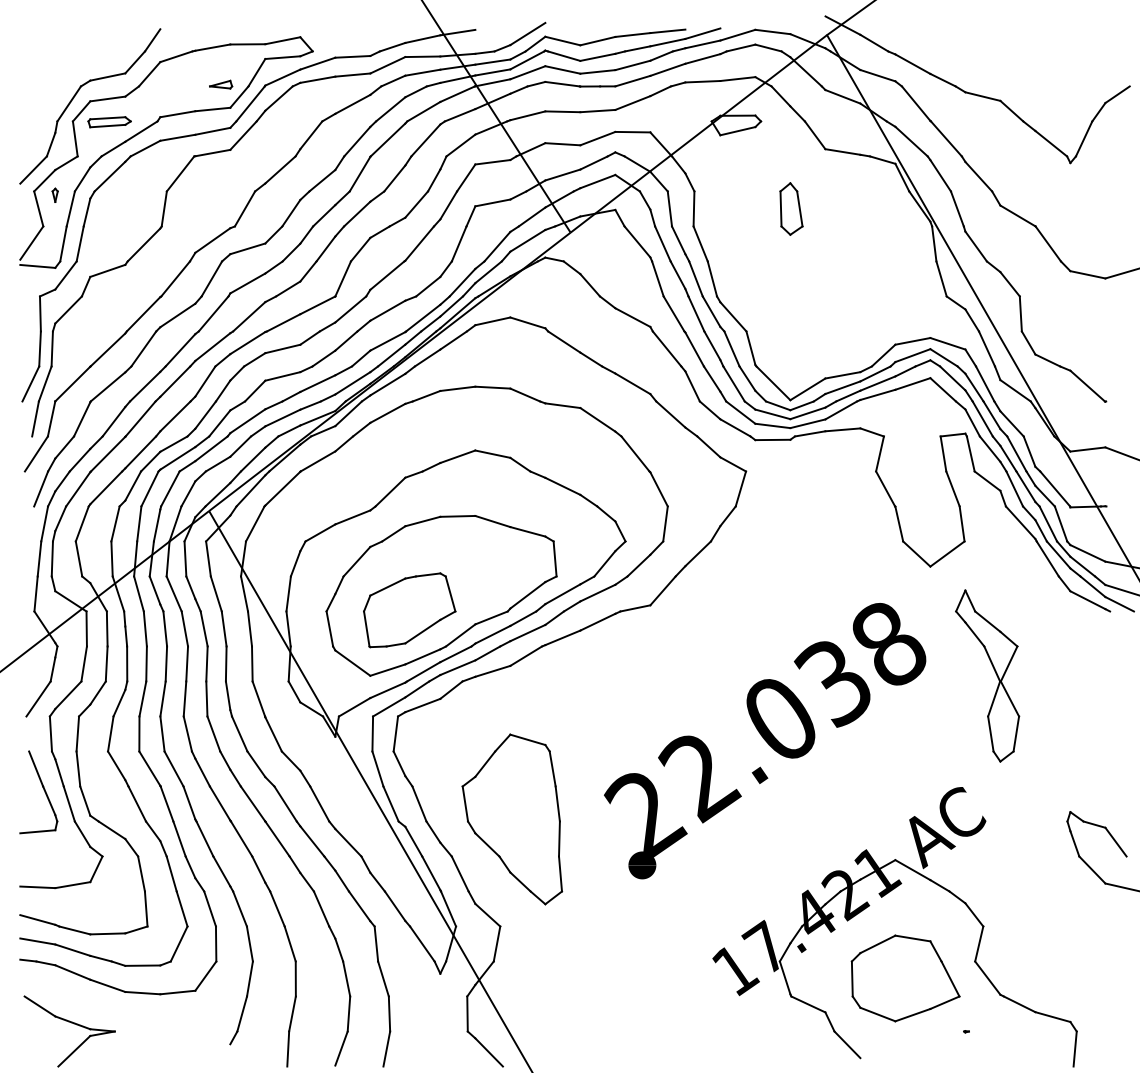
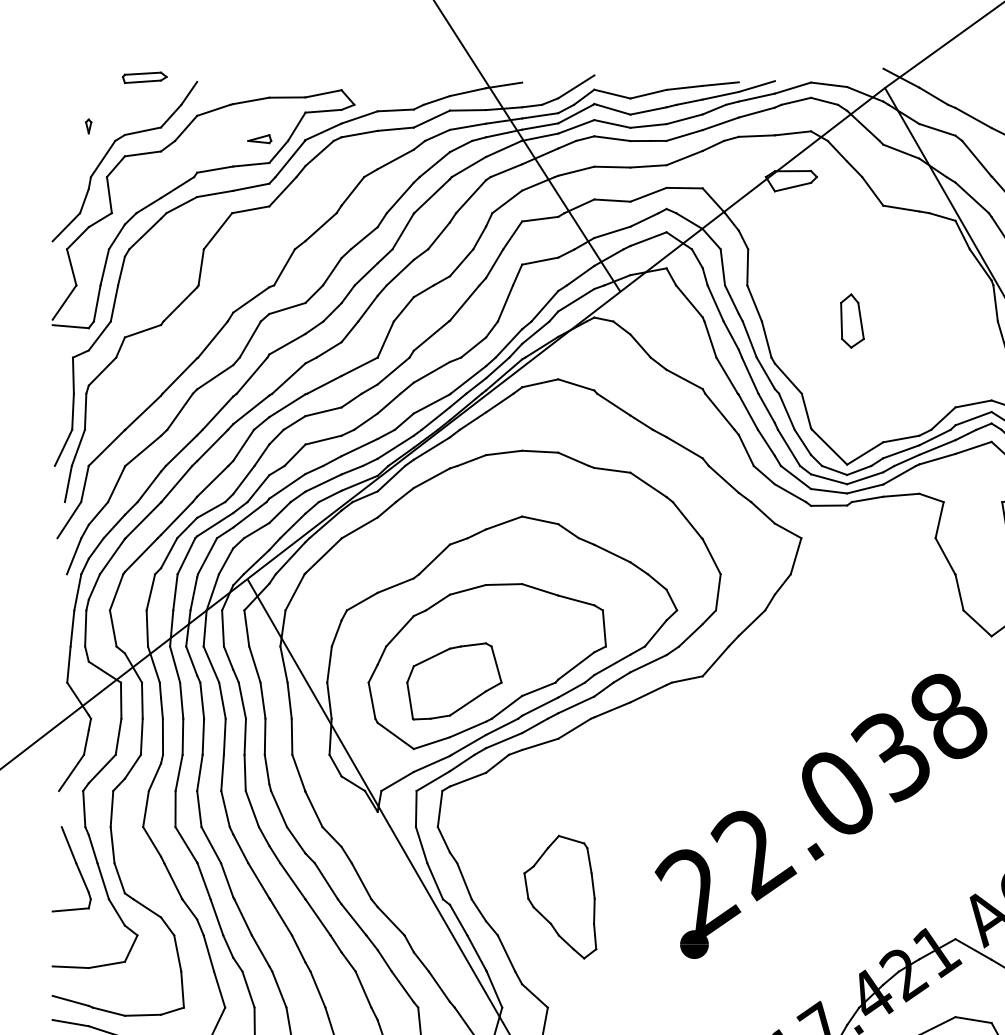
part: (109, 122) -> (144, 78), moved
part: (54, 194) -> (87, 125), moved
part: (791, 208) -> (852, 320), moved
part: (512, 819) -> (560, 897), size x0.7

